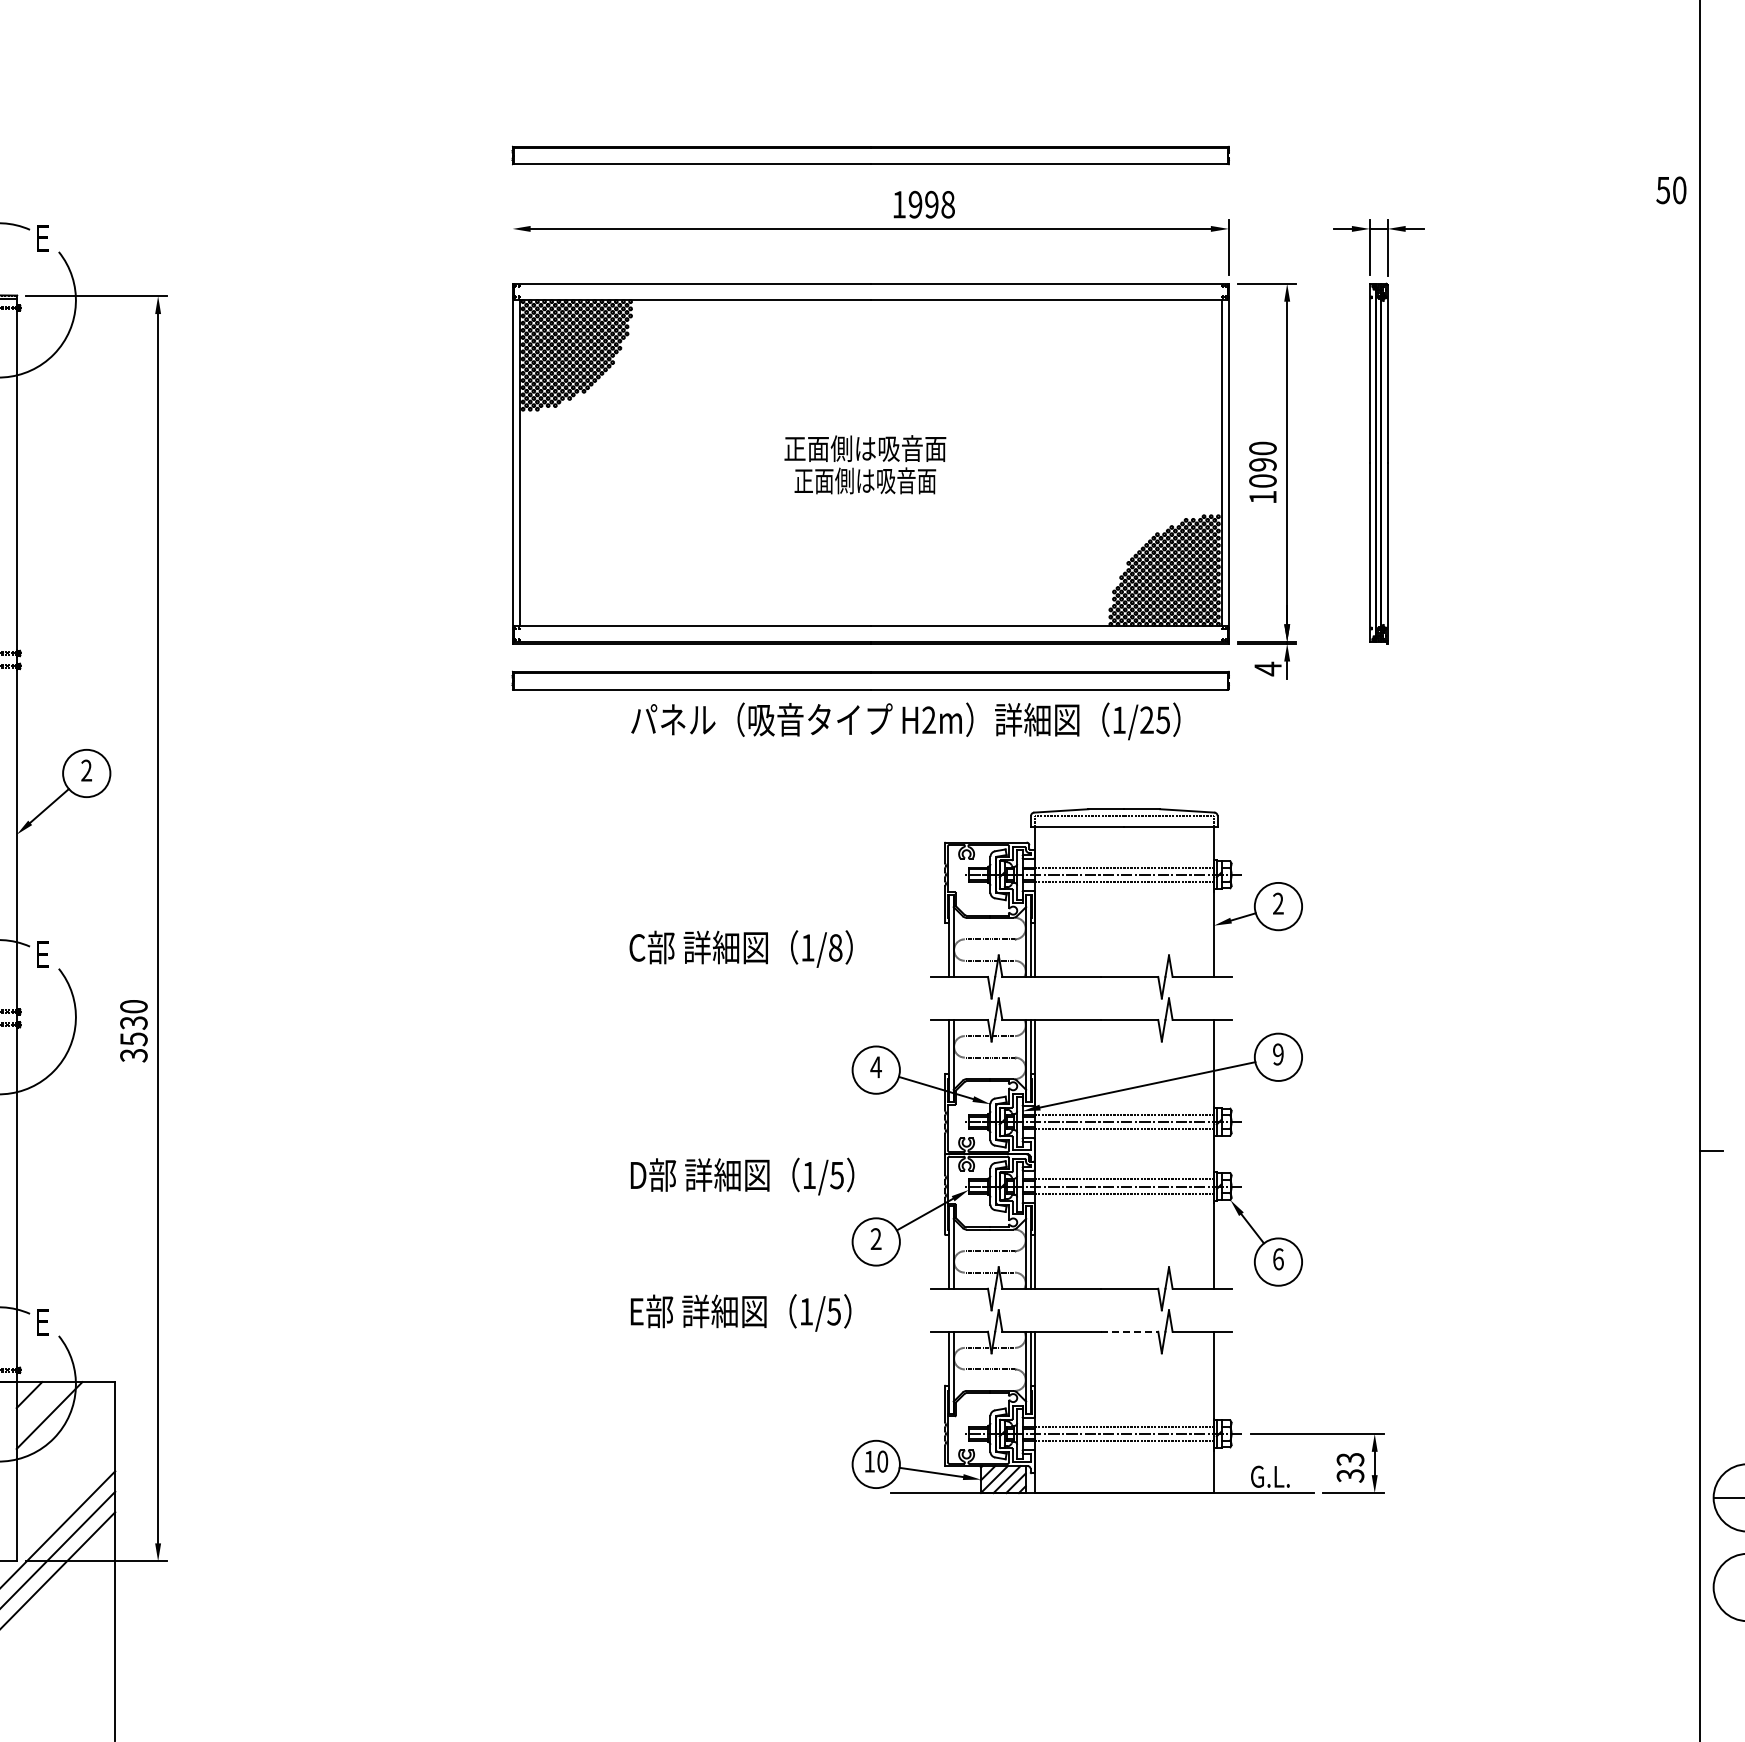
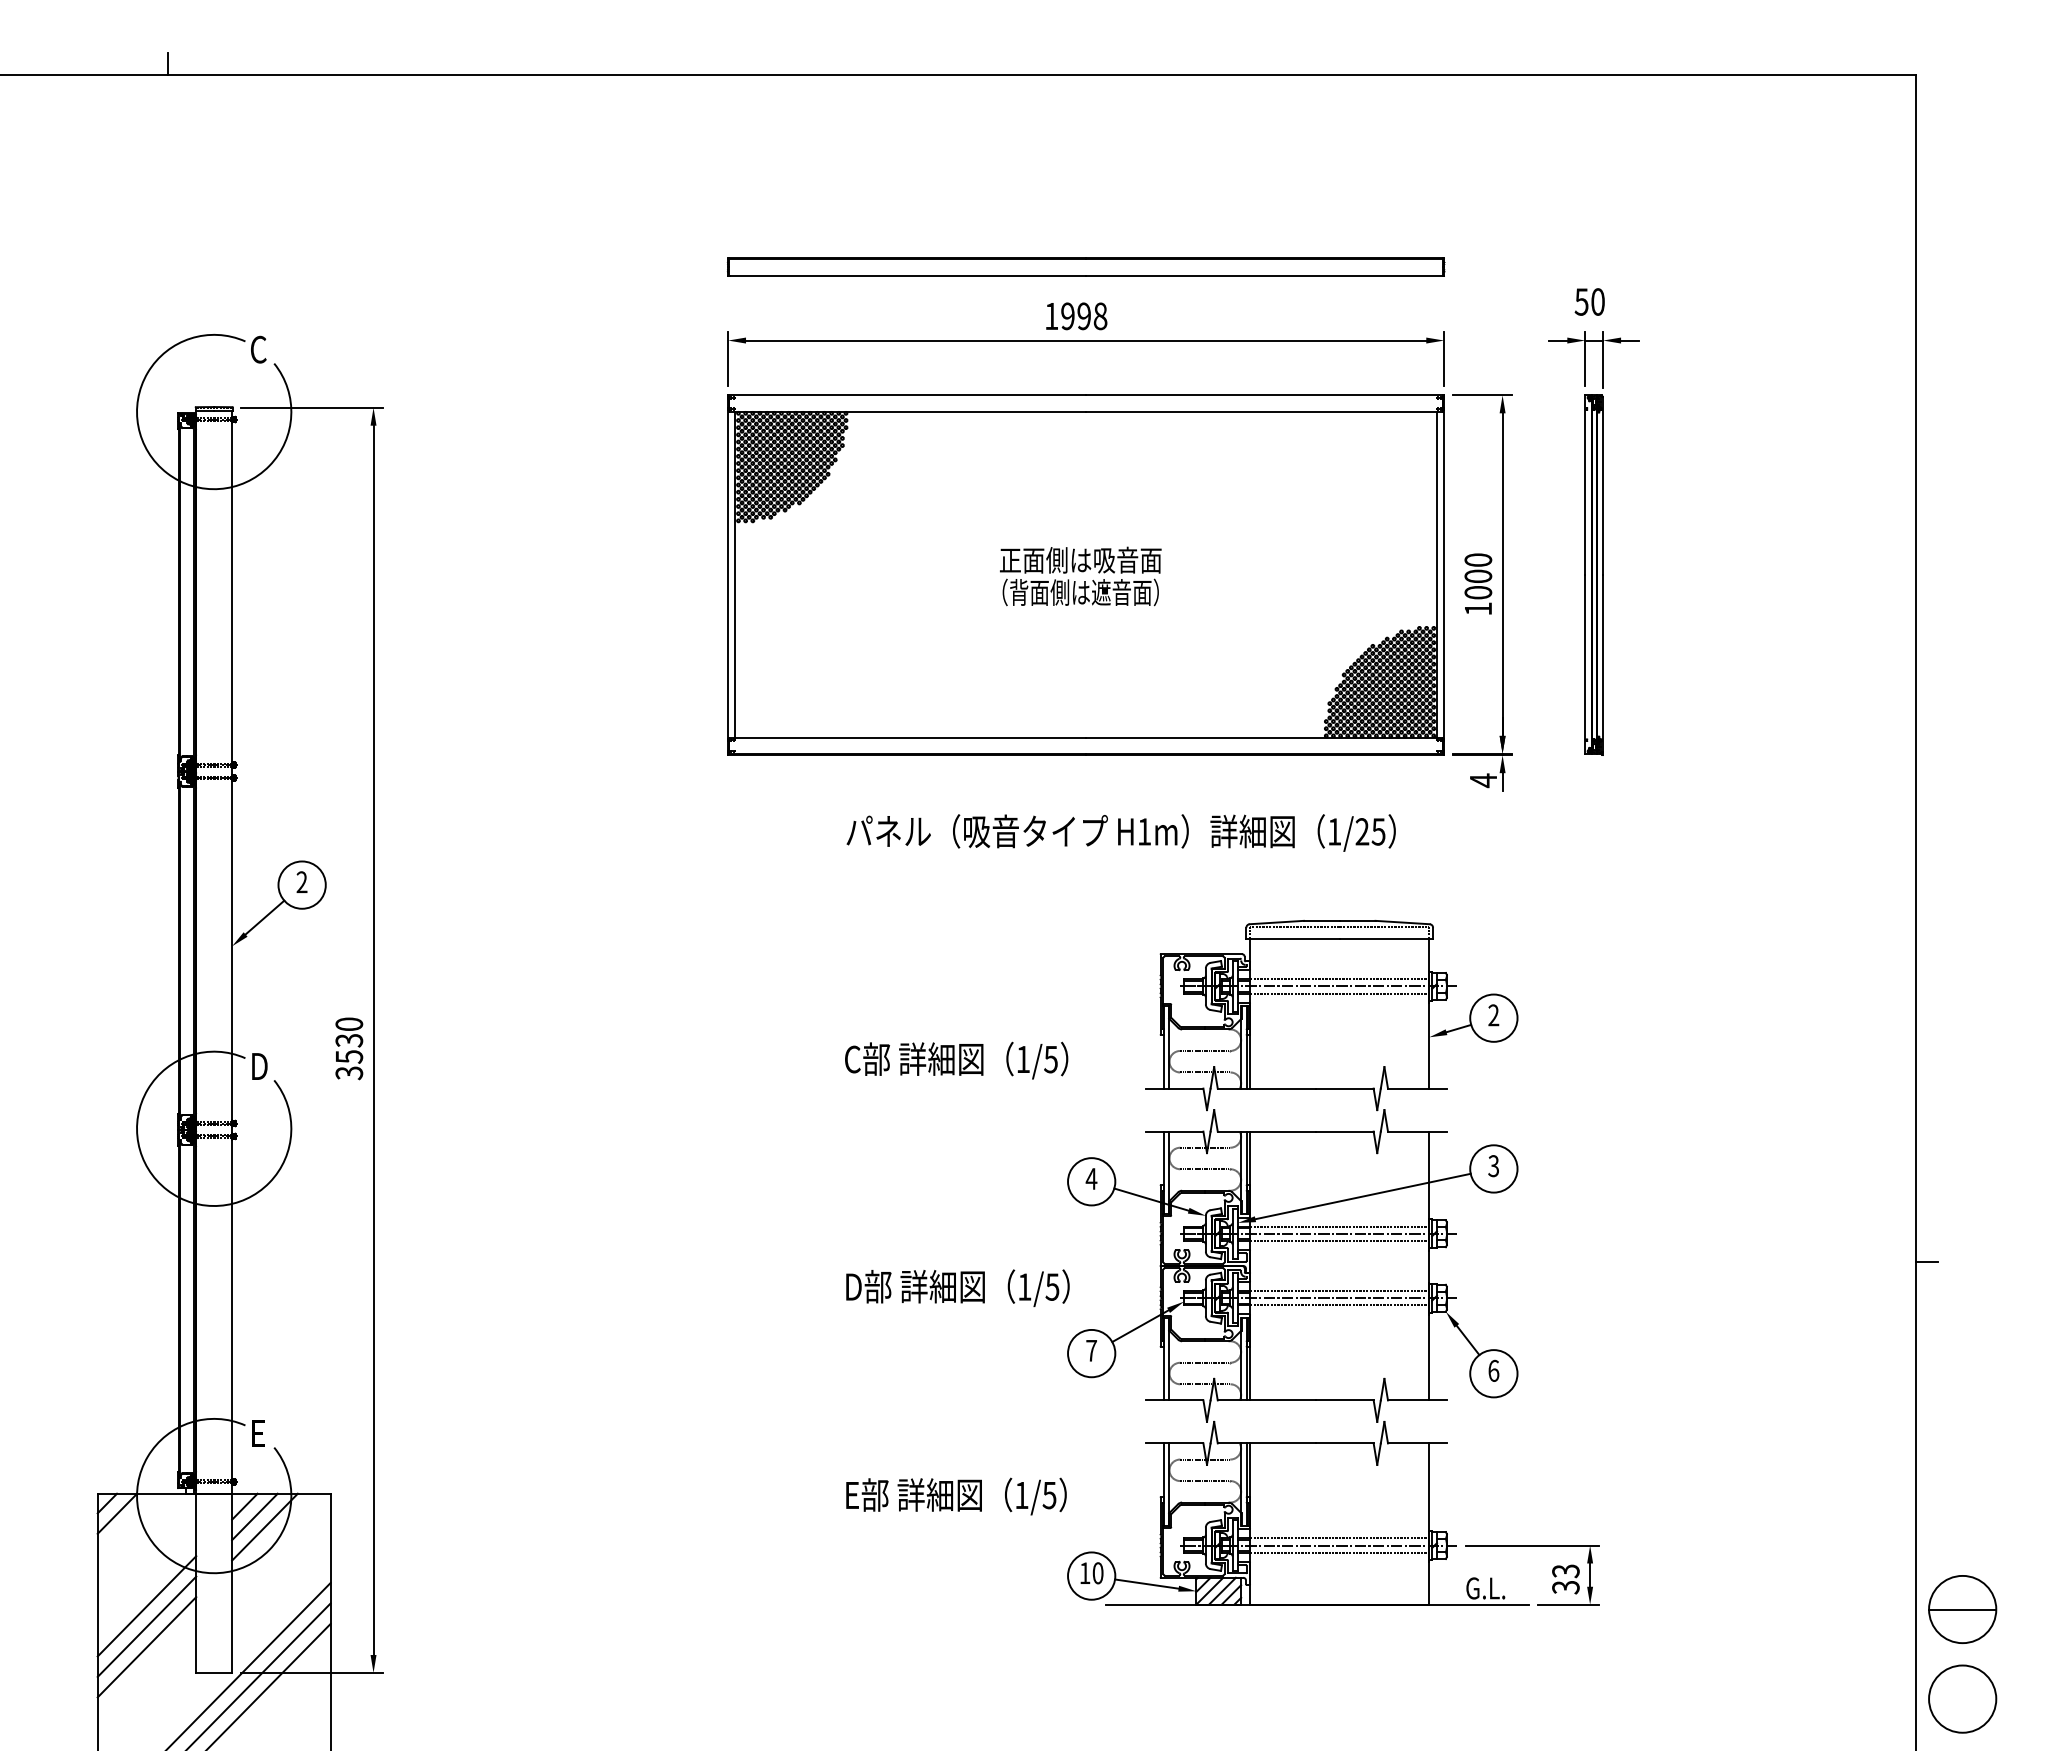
text: (1671, 189) -> (1589, 301), moved
text: (924, 204) -> (1076, 316), moved
text: (43, 237) -> (258, 349), E -> C
line: (513, 246) -> (728, 358), added
text: (1263, 464) -> (1478, 576), 1090 -> 1000
text: (865, 480) -> (1080, 592), 正面側は吸音面 -> （背面側は遮音面）
part: (871, 679) -> (1086, 791), removed
text: (929, 719) -> (1144, 831), H2m -> H1m
text: (835, 947) -> (1050, 1059), 1/8 -> 1/5
text: (44, 954) -> (259, 1066), E -> D
text: (134, 1030) -> (349, 1048), moved
text: (1278, 1054) -> (1493, 1166), 9 -> 3
text: (876, 1238) -> (1091, 1350), 2 -> 7
text: (741, 1312) -> (956, 1496), moved
line: (1130, 1331) -> (1345, 1443), dashed -> solid
line: (39, 1404) -> (254, 1516), added

